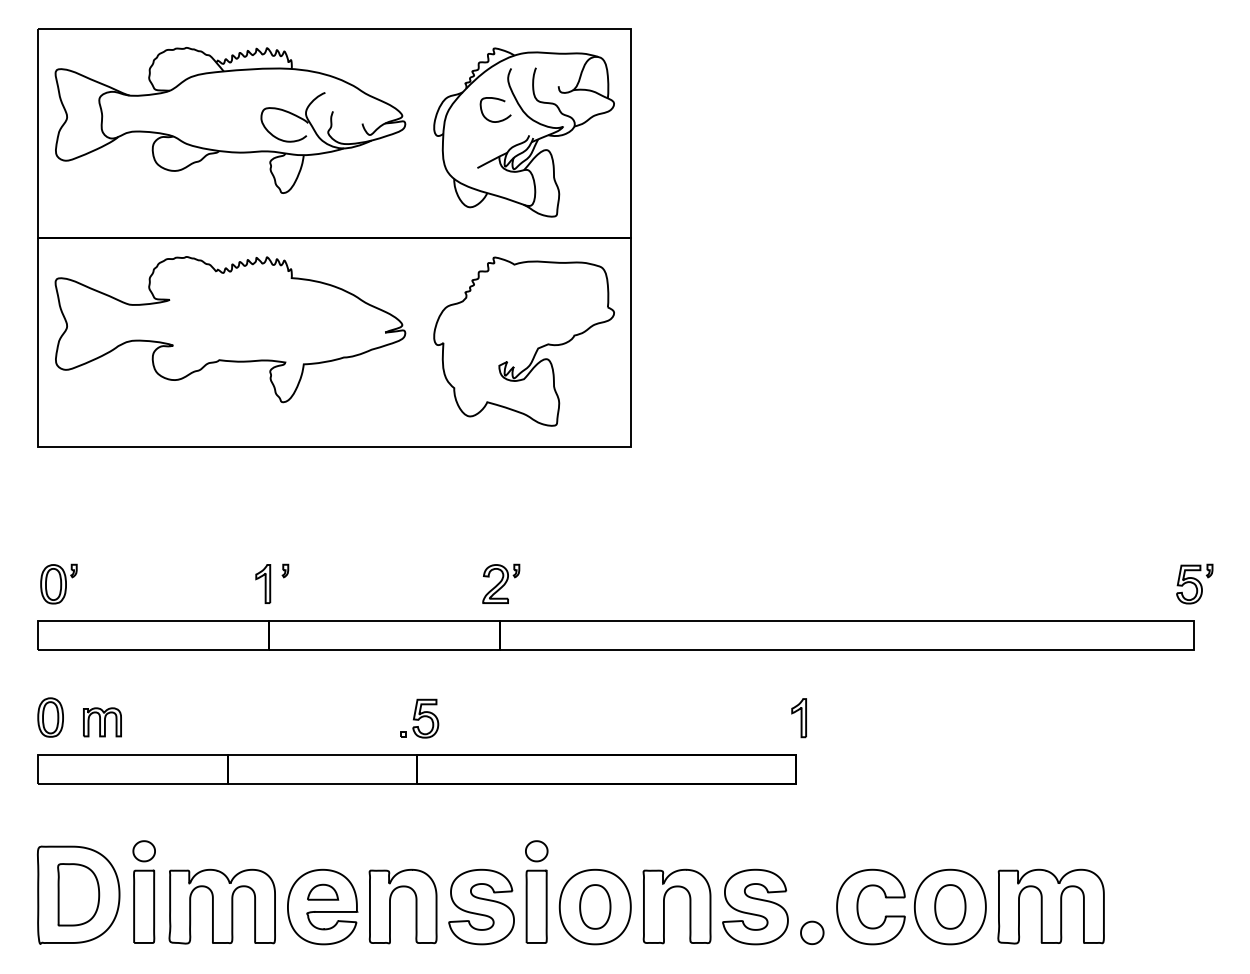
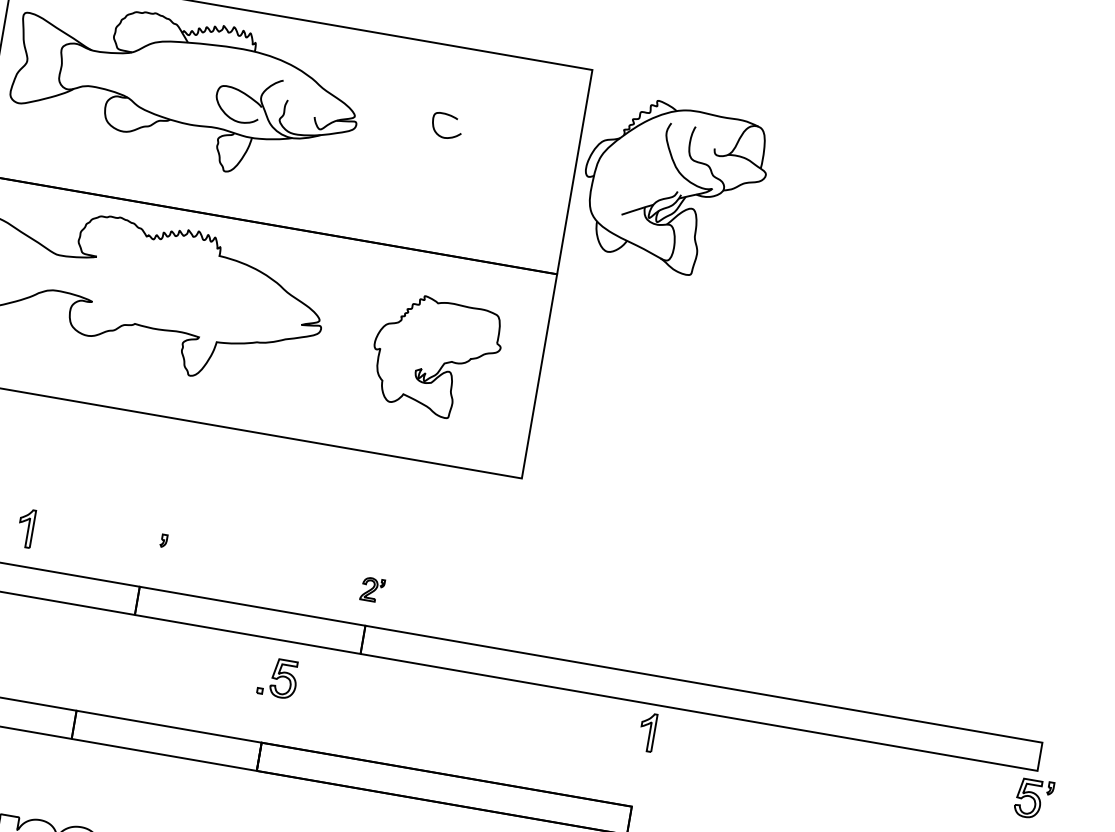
part: (523, 132) -> (672, 187), moved
part: (523, 341) -> (435, 356), size x0.7
part: (263, 583) -> (26, 527), moved
part: (501, 583) -> (372, 589), size x0.6
part: (1194, 583) -> (1033, 798), moved
part: (419, 718) -> (278, 677), moved
part: (798, 718) -> (646, 732), moved

